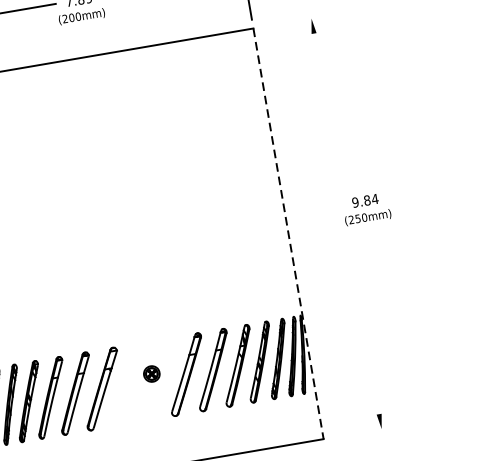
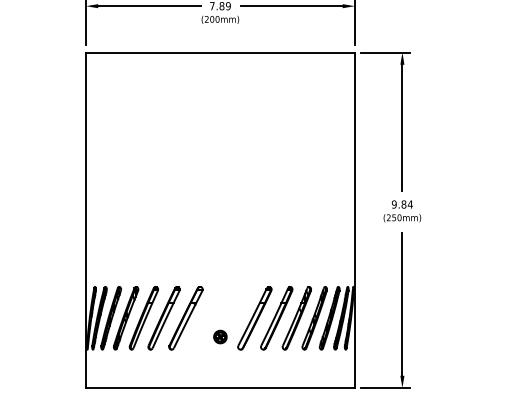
line: (289, 22) -> (384, 52), added
line: (326, 107) -> (402, 125), added
text: (366, 209) -> (402, 211), moved
line: (288, 234) -> (354, 220), dashed -> solid
line: (364, 329) -> (402, 306), added
part: (151, 373) -> (220, 336), moved
line: (359, 433) -> (384, 388), added

